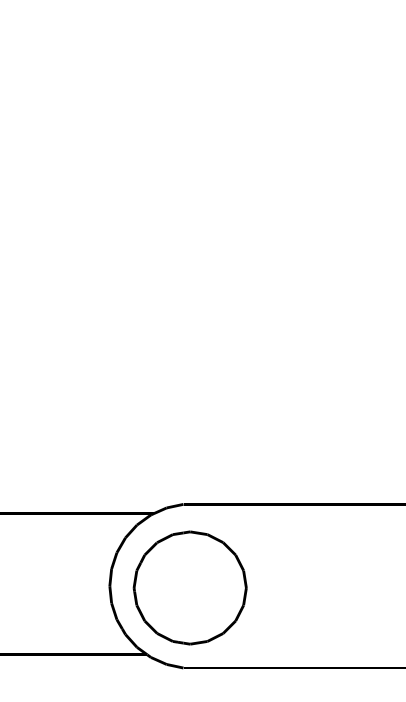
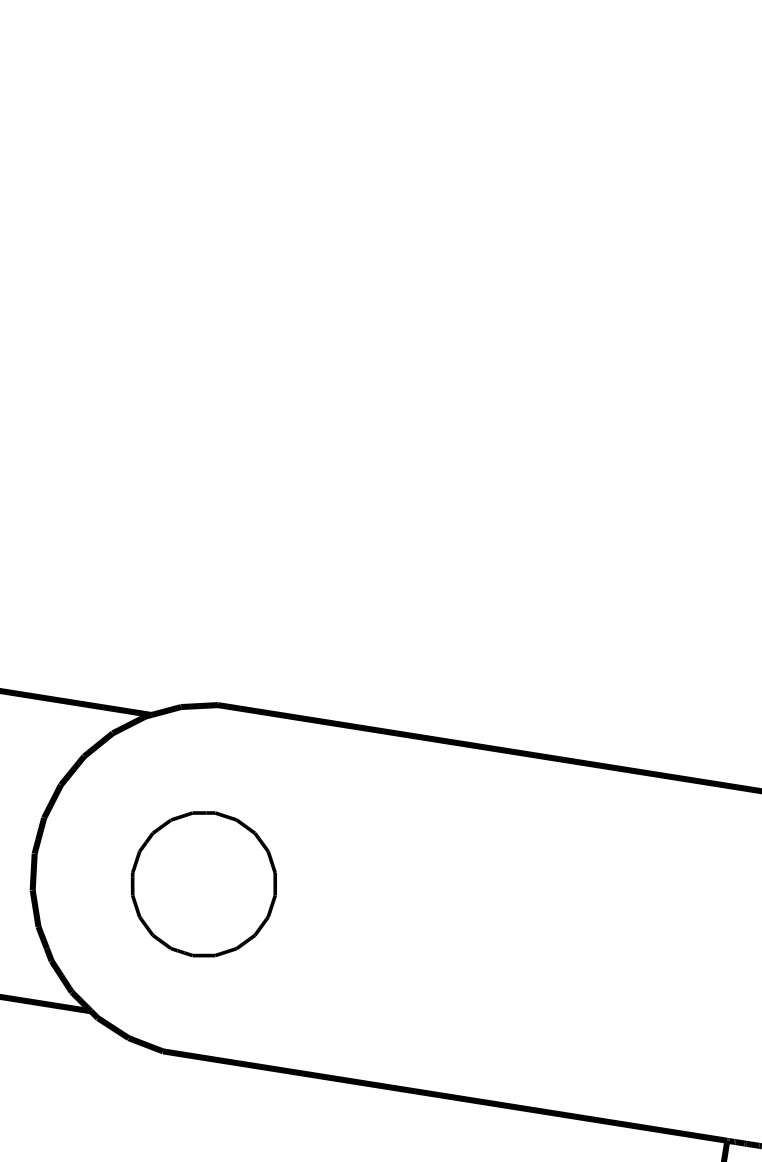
part: (189, 587) -> (202, 882), size x0.6

